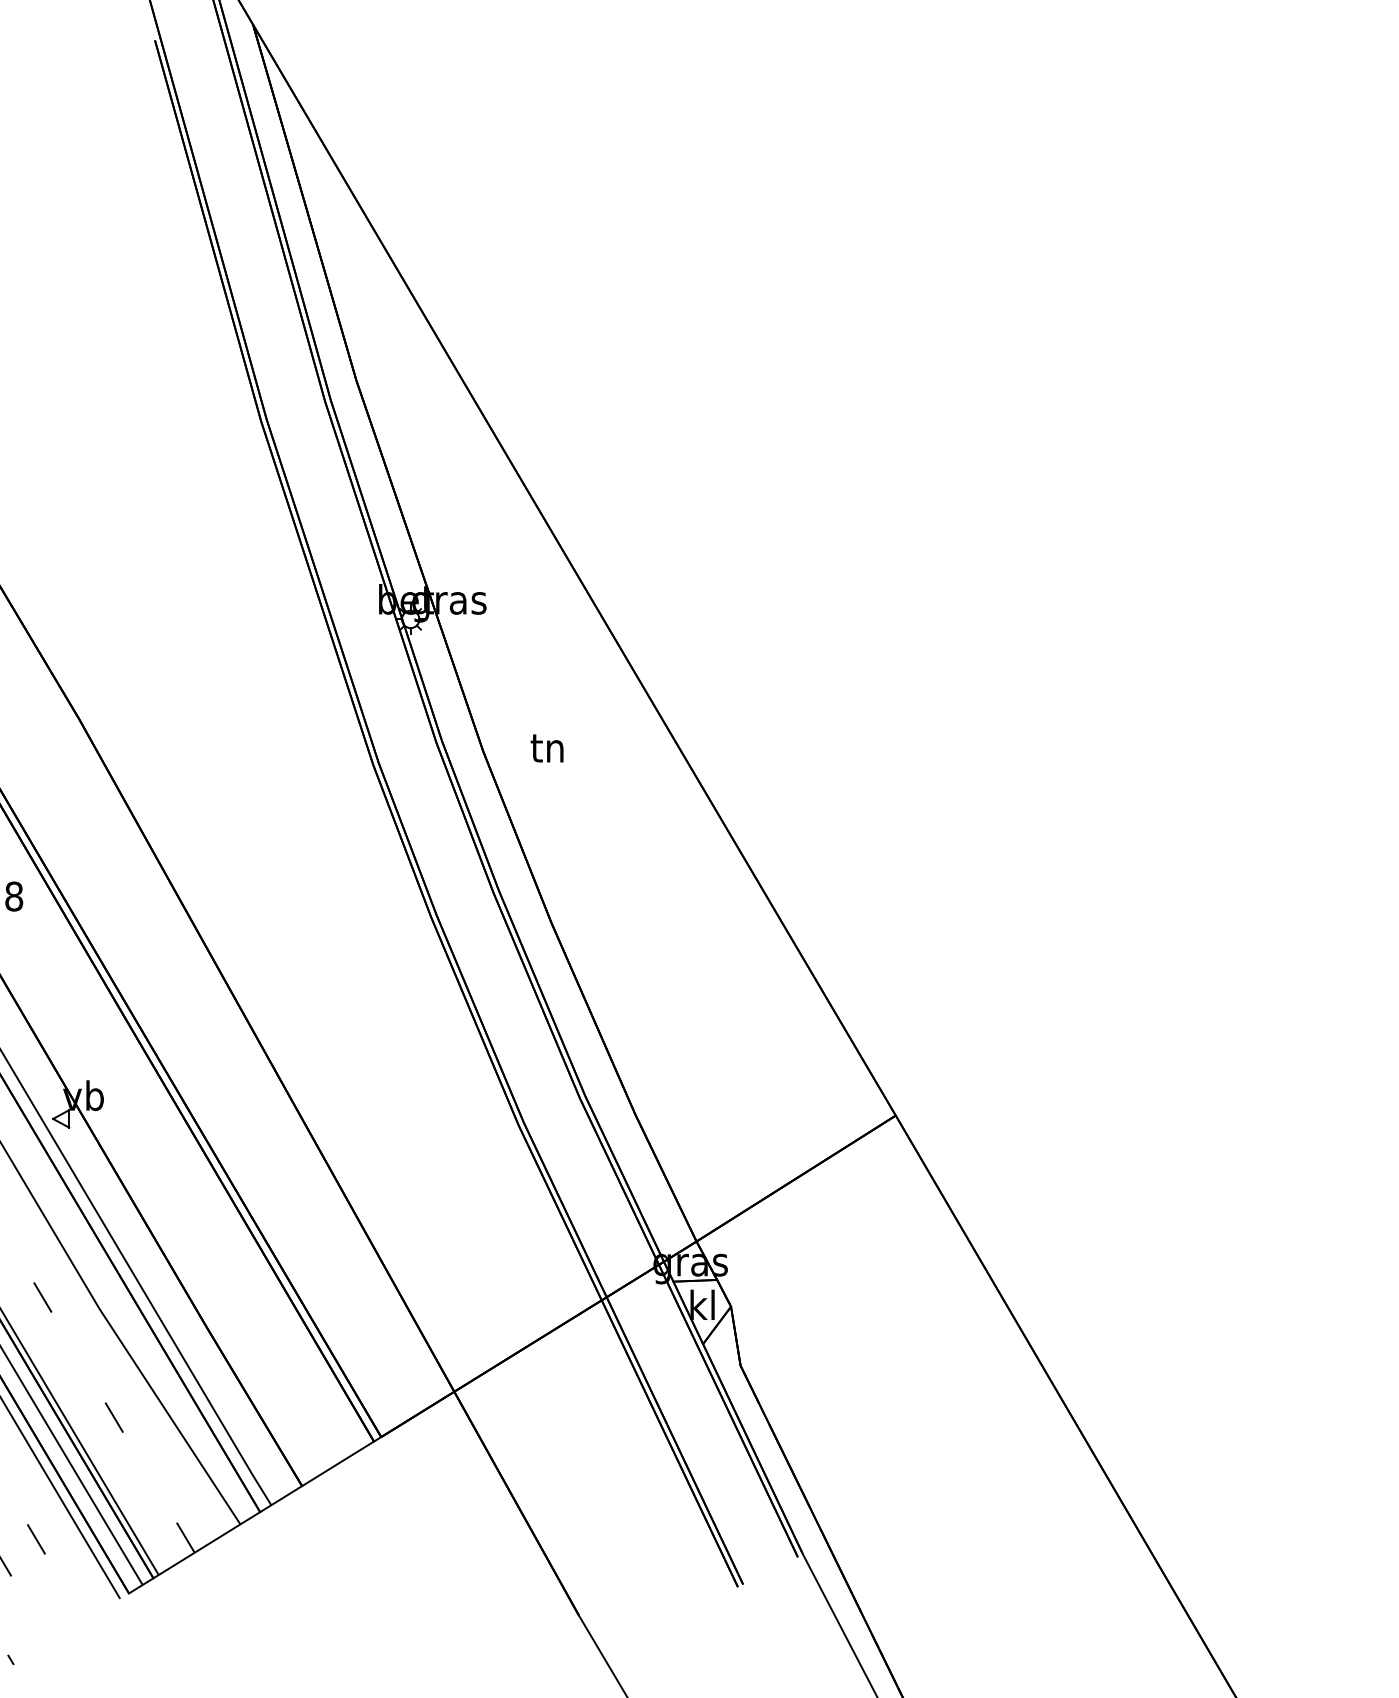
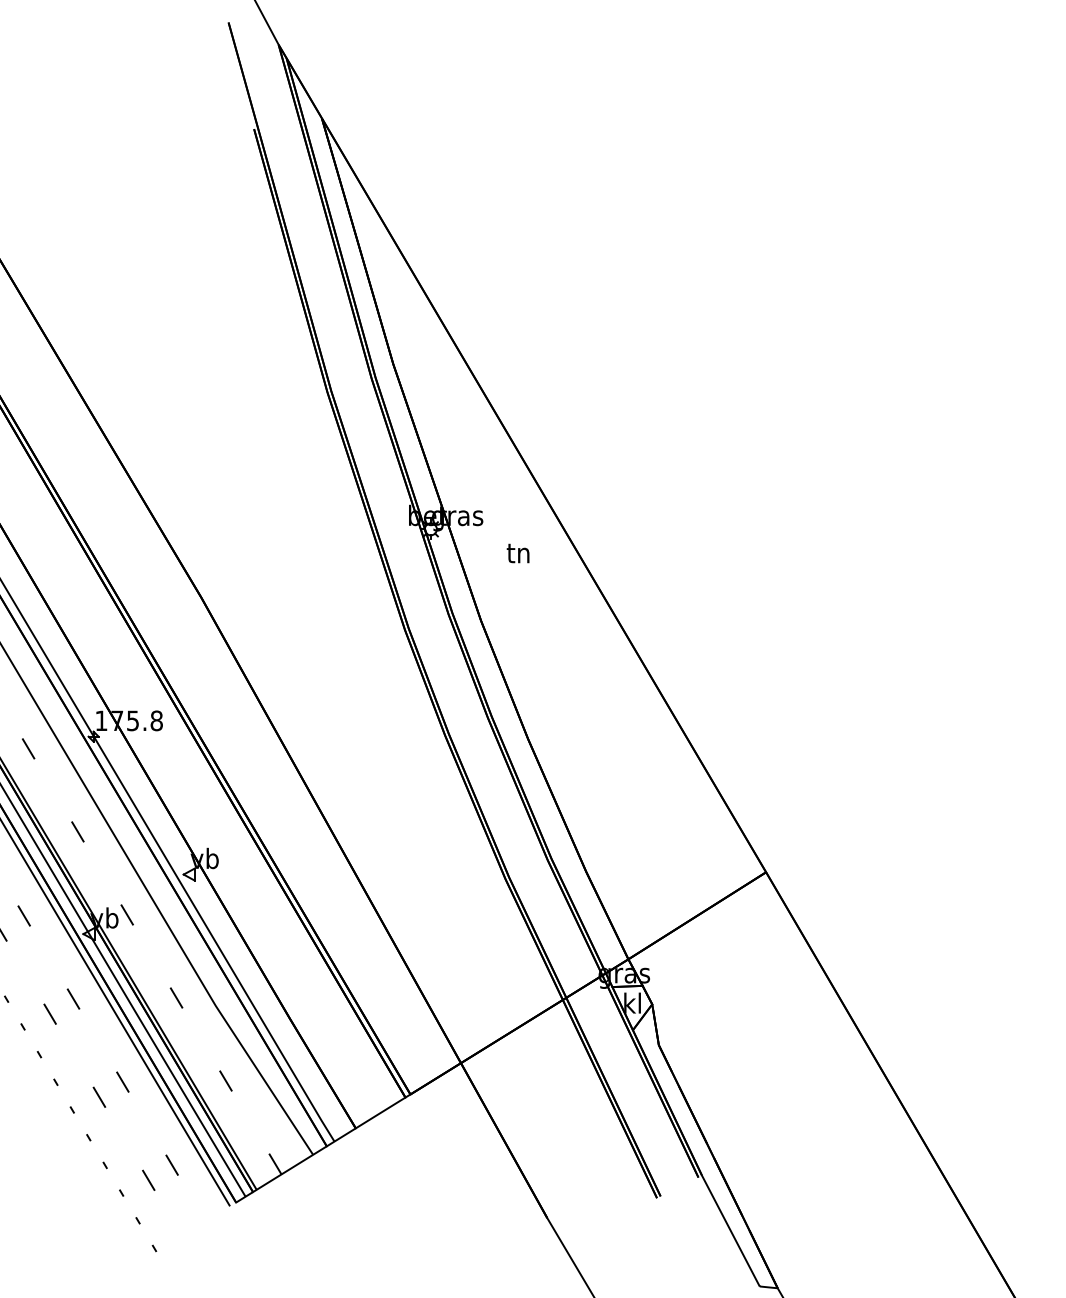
text: (546, 748) -> (517, 553), moved

